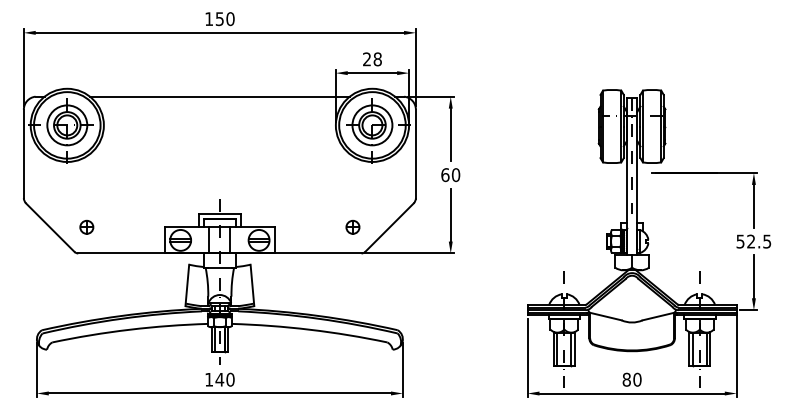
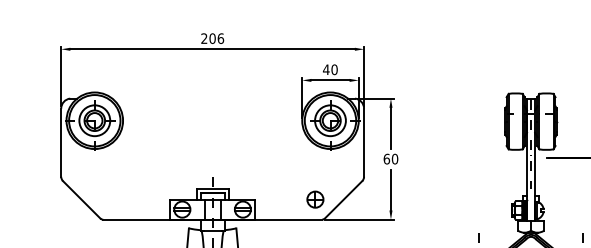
text: (219, 19) -> (212, 38), 150 -> 206
text: (371, 59) -> (329, 69), 28 -> 40
line: (219, 96) -> (212, 98), removed
part: (86, 226) -> (109, 198), removed
part: (352, 226) -> (315, 198), size x1.6

